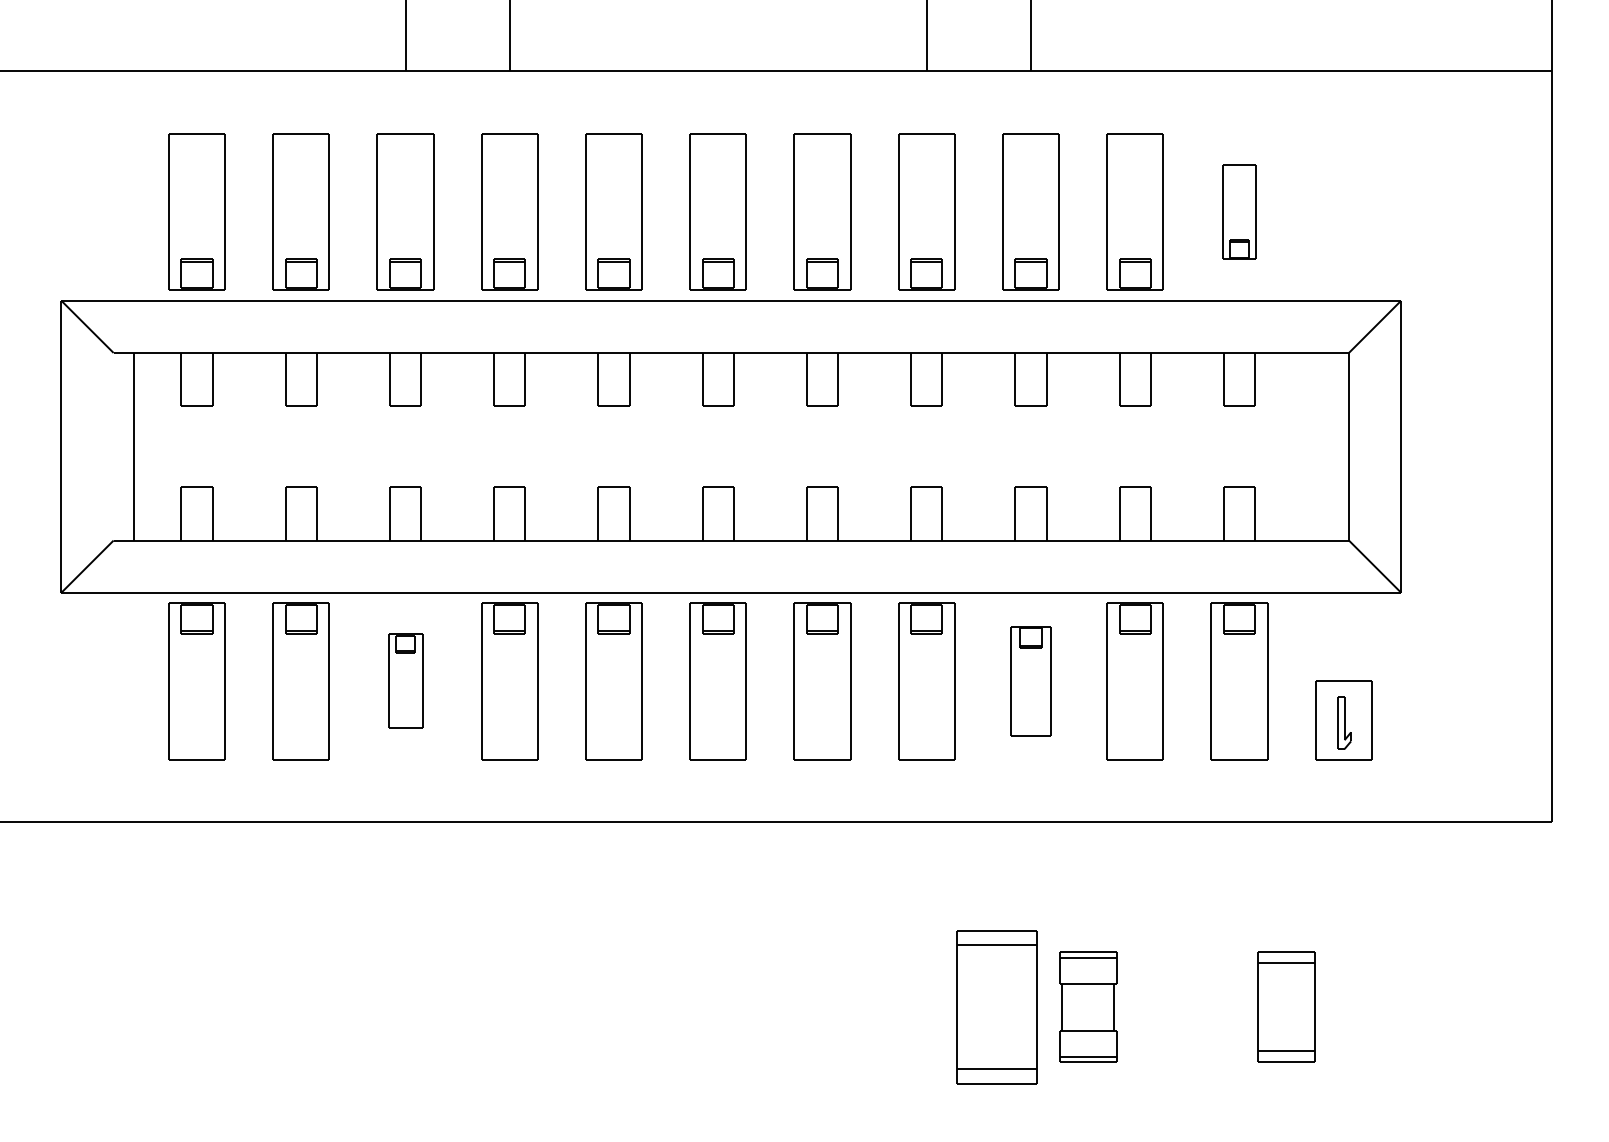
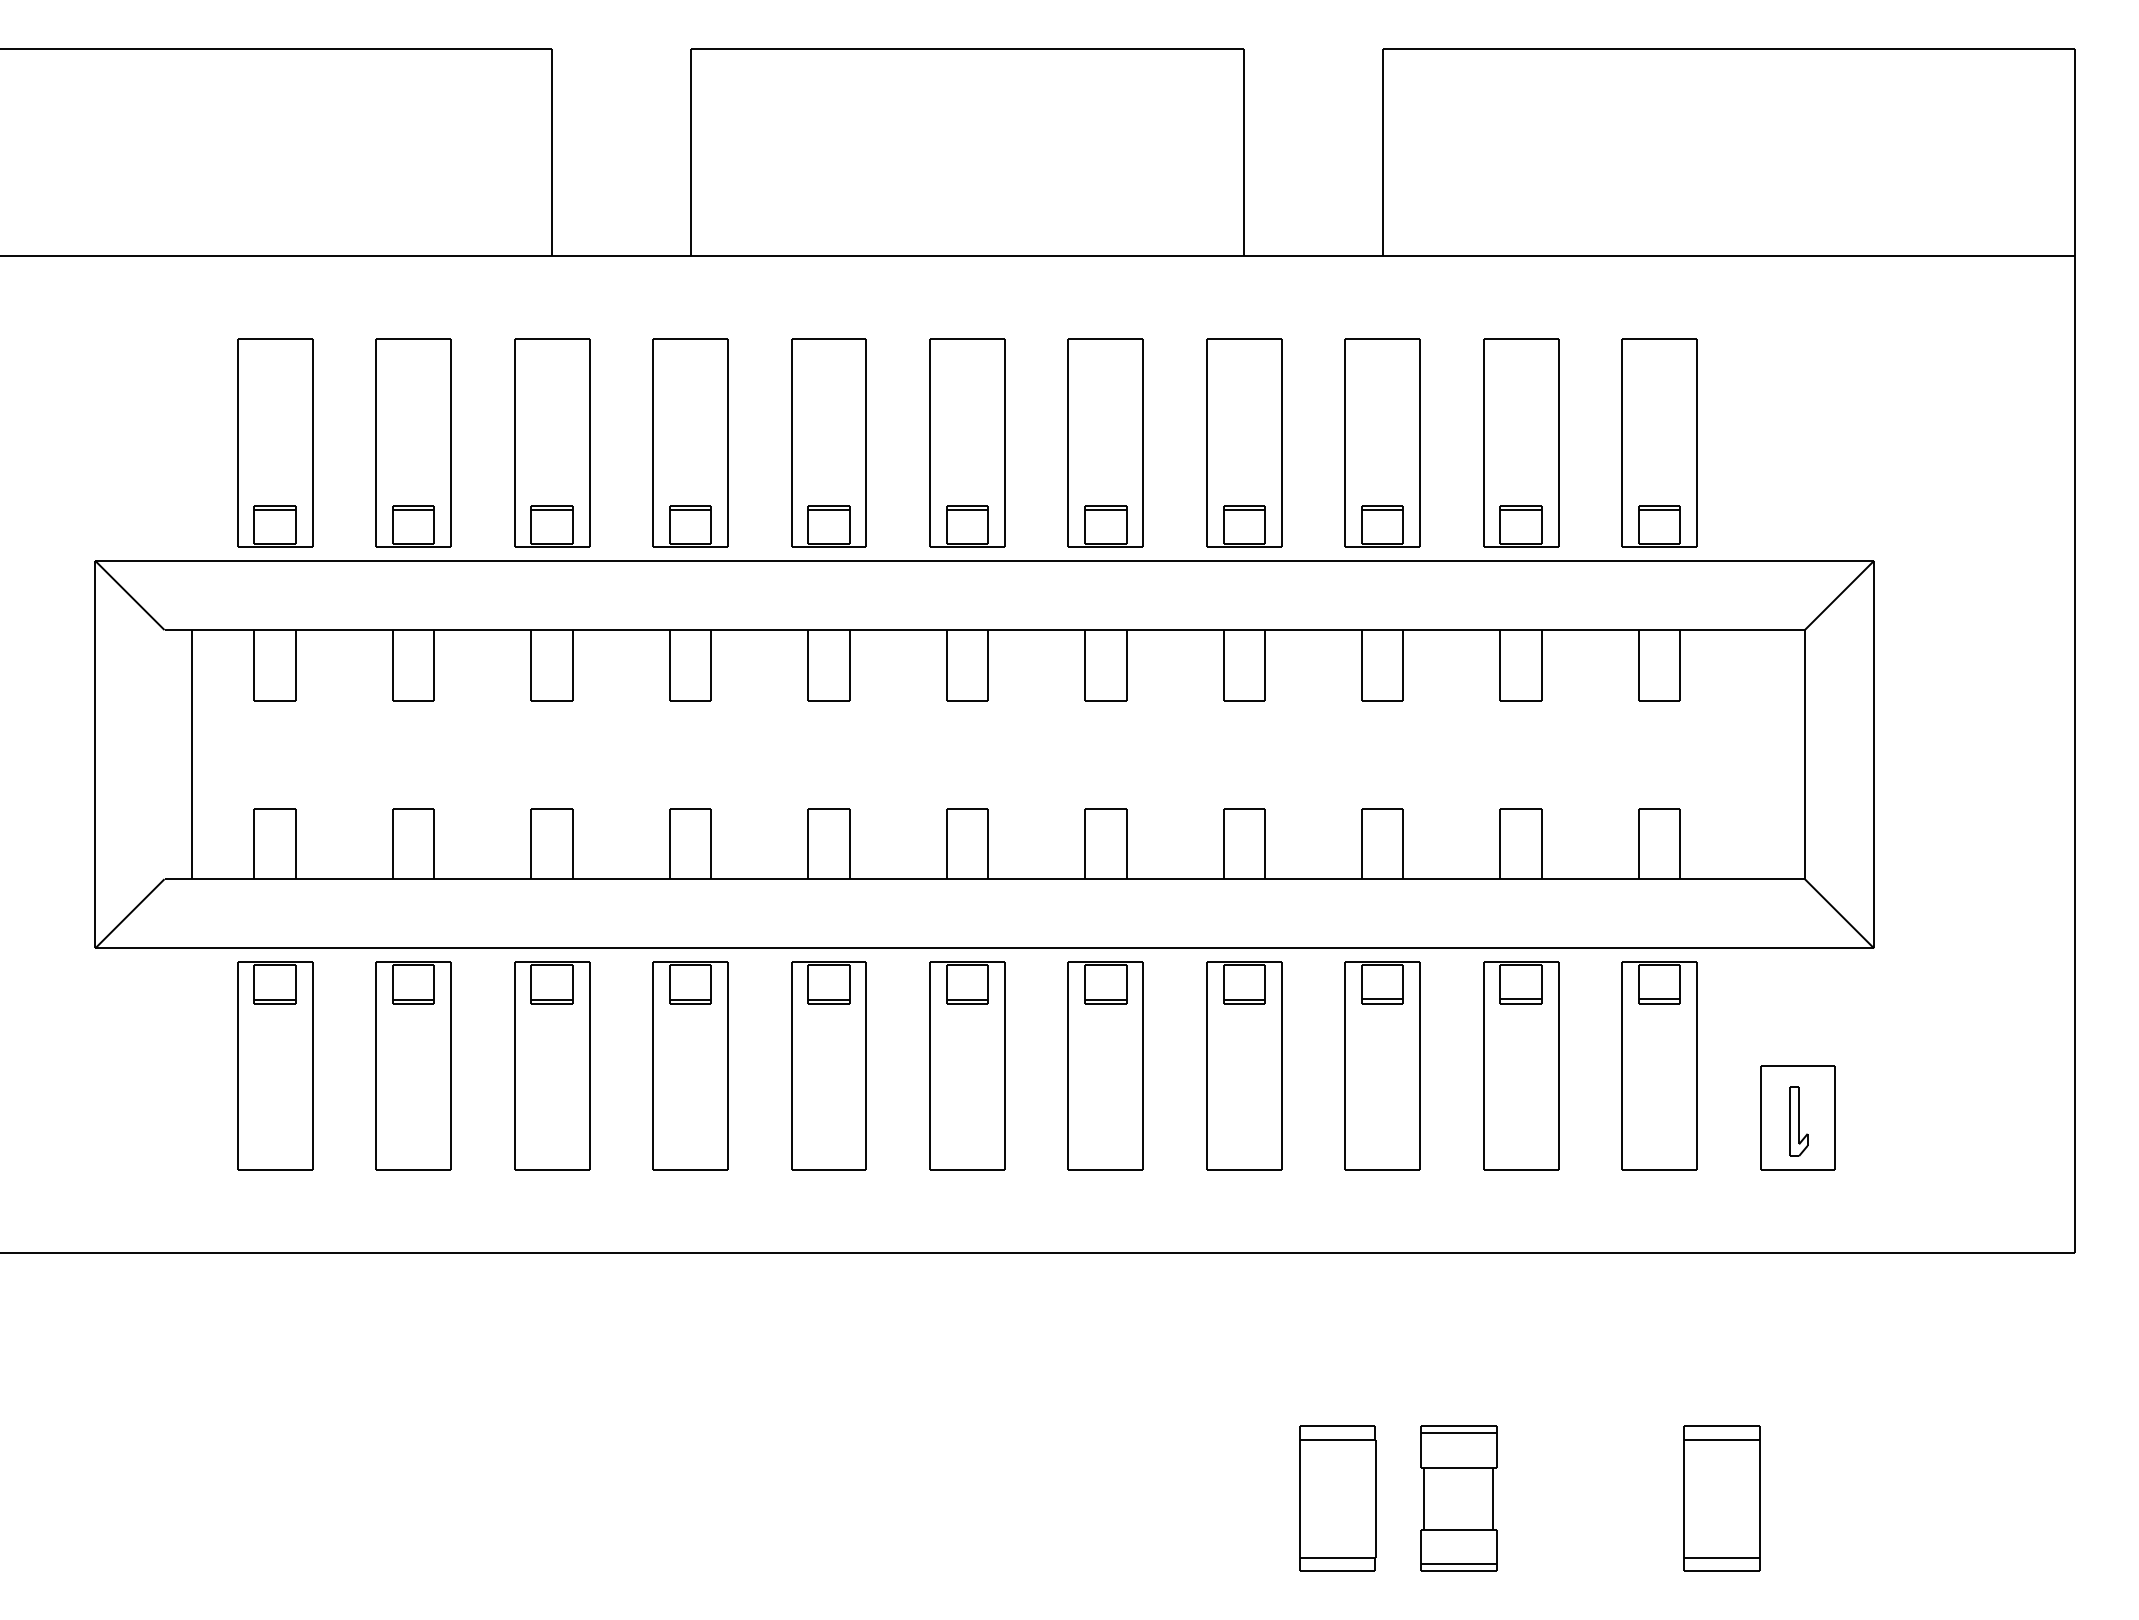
part: (1239, 211) -> (1659, 442), size x1.67
part: (405, 680) -> (552, 1065), size x1.67
part: (1030, 680) -> (1382, 1065), size x1.43
part: (996, 1006) -> (1337, 1498), size x0.71

